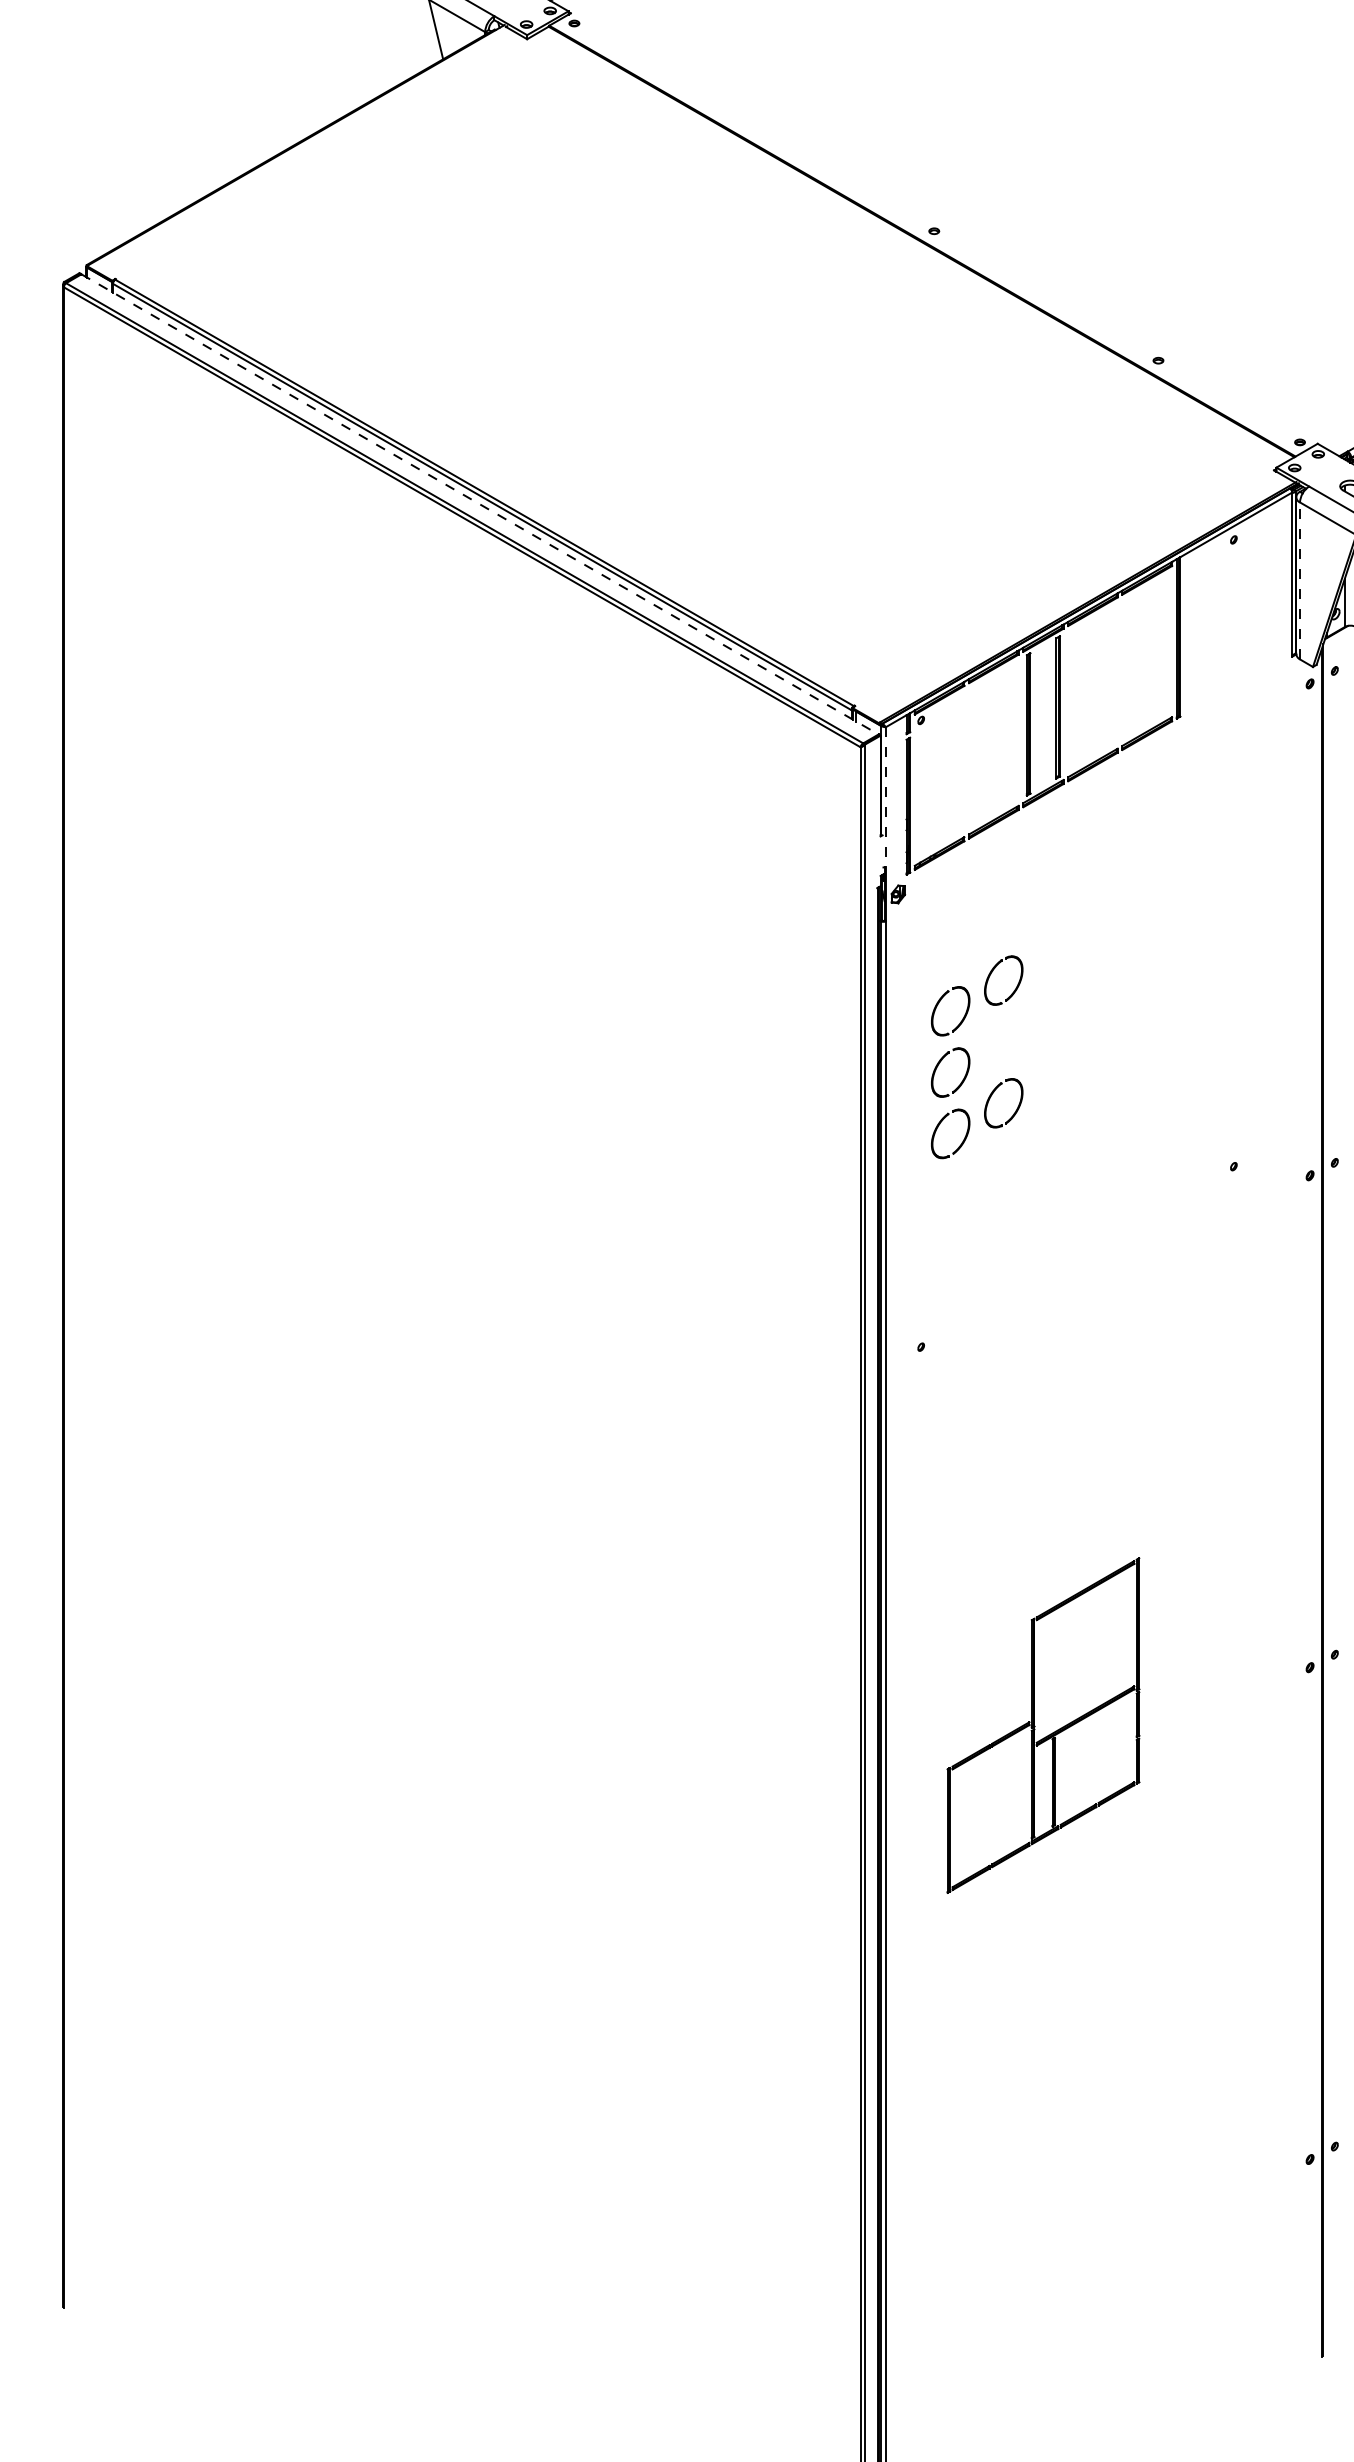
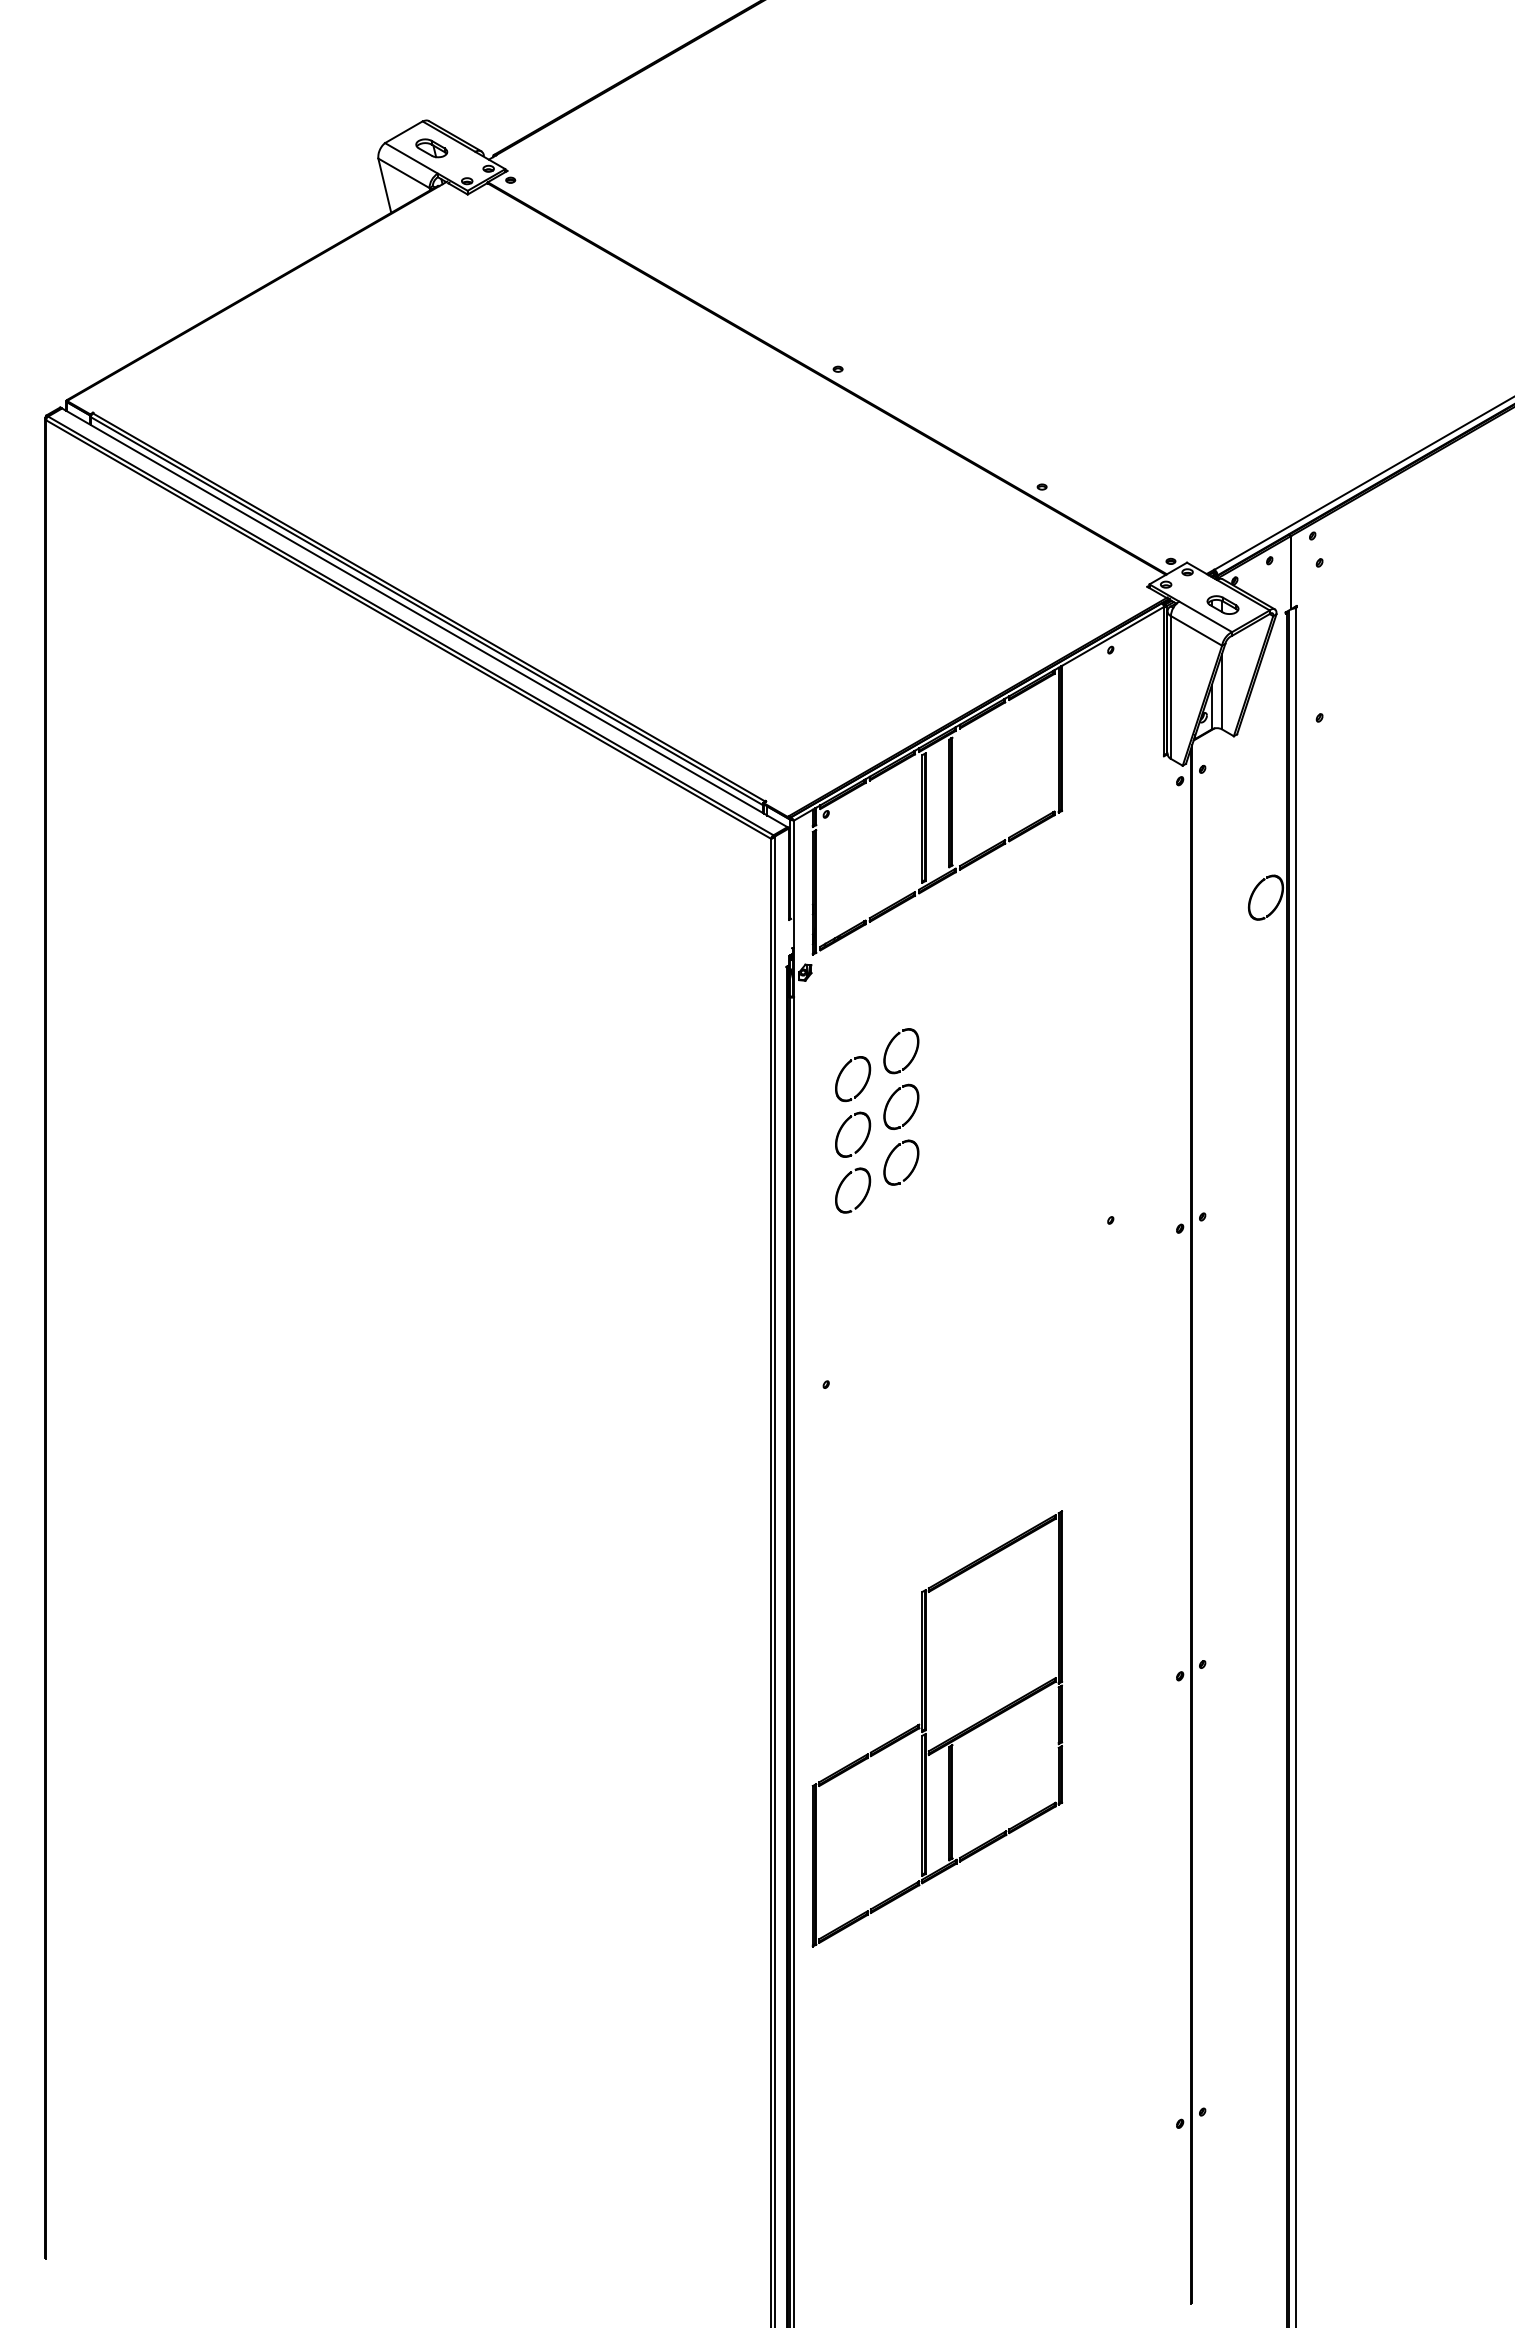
line: (479, 504) -> (424, 617), dashed -> solid
line: (1300, 580) -> (1171, 687), dashed -> solid
line: (886, 797) -> (794, 884), dashed -> solid
part: (992, 1033) -> (891, 1099), added
part: (1043, 1725) -> (937, 1728), size x1.43

